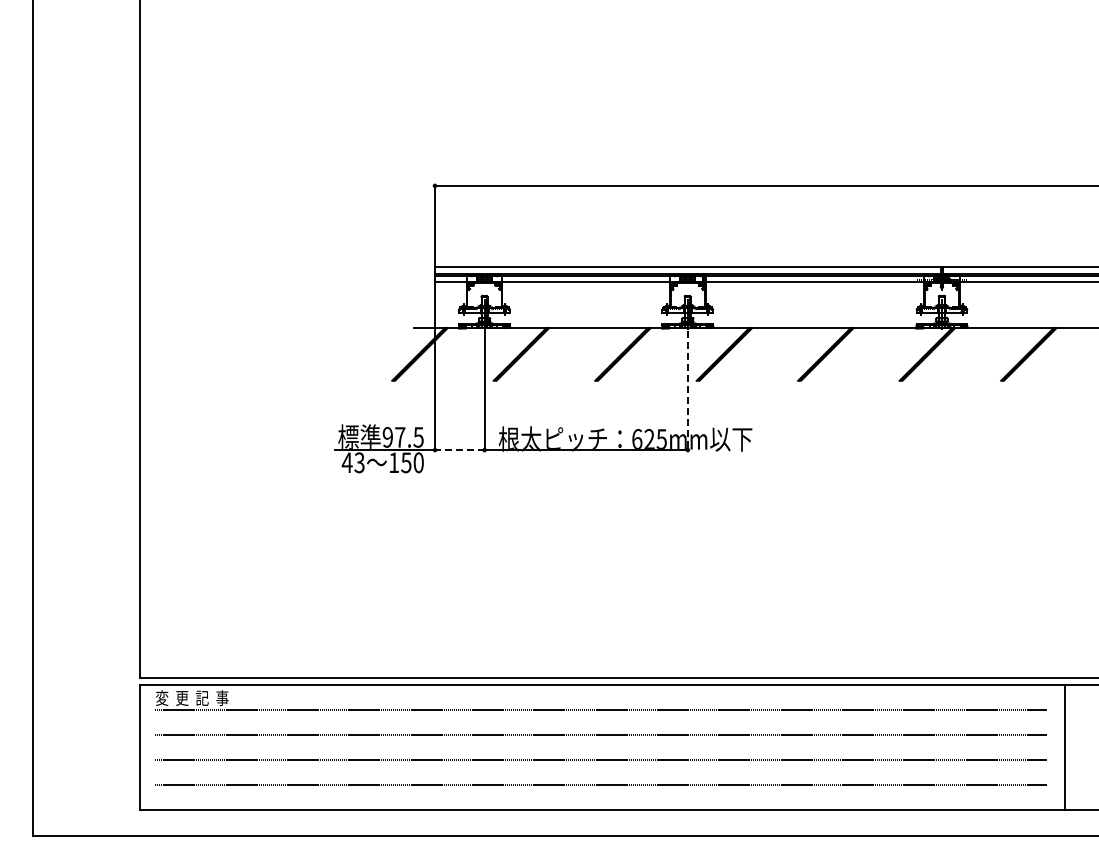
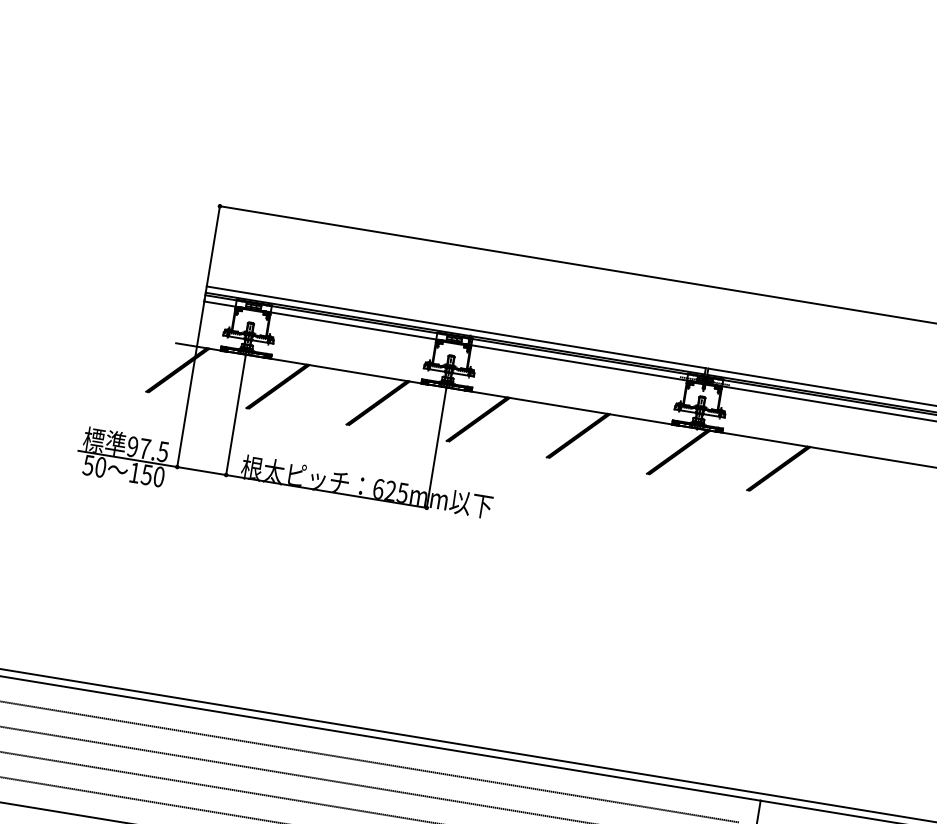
line: (687, 391) -> (435, 449), dashed -> solid
line: (459, 450) -> (201, 471), dashed -> solid
text: (352, 462) -> (93, 465), 43 -> 50

